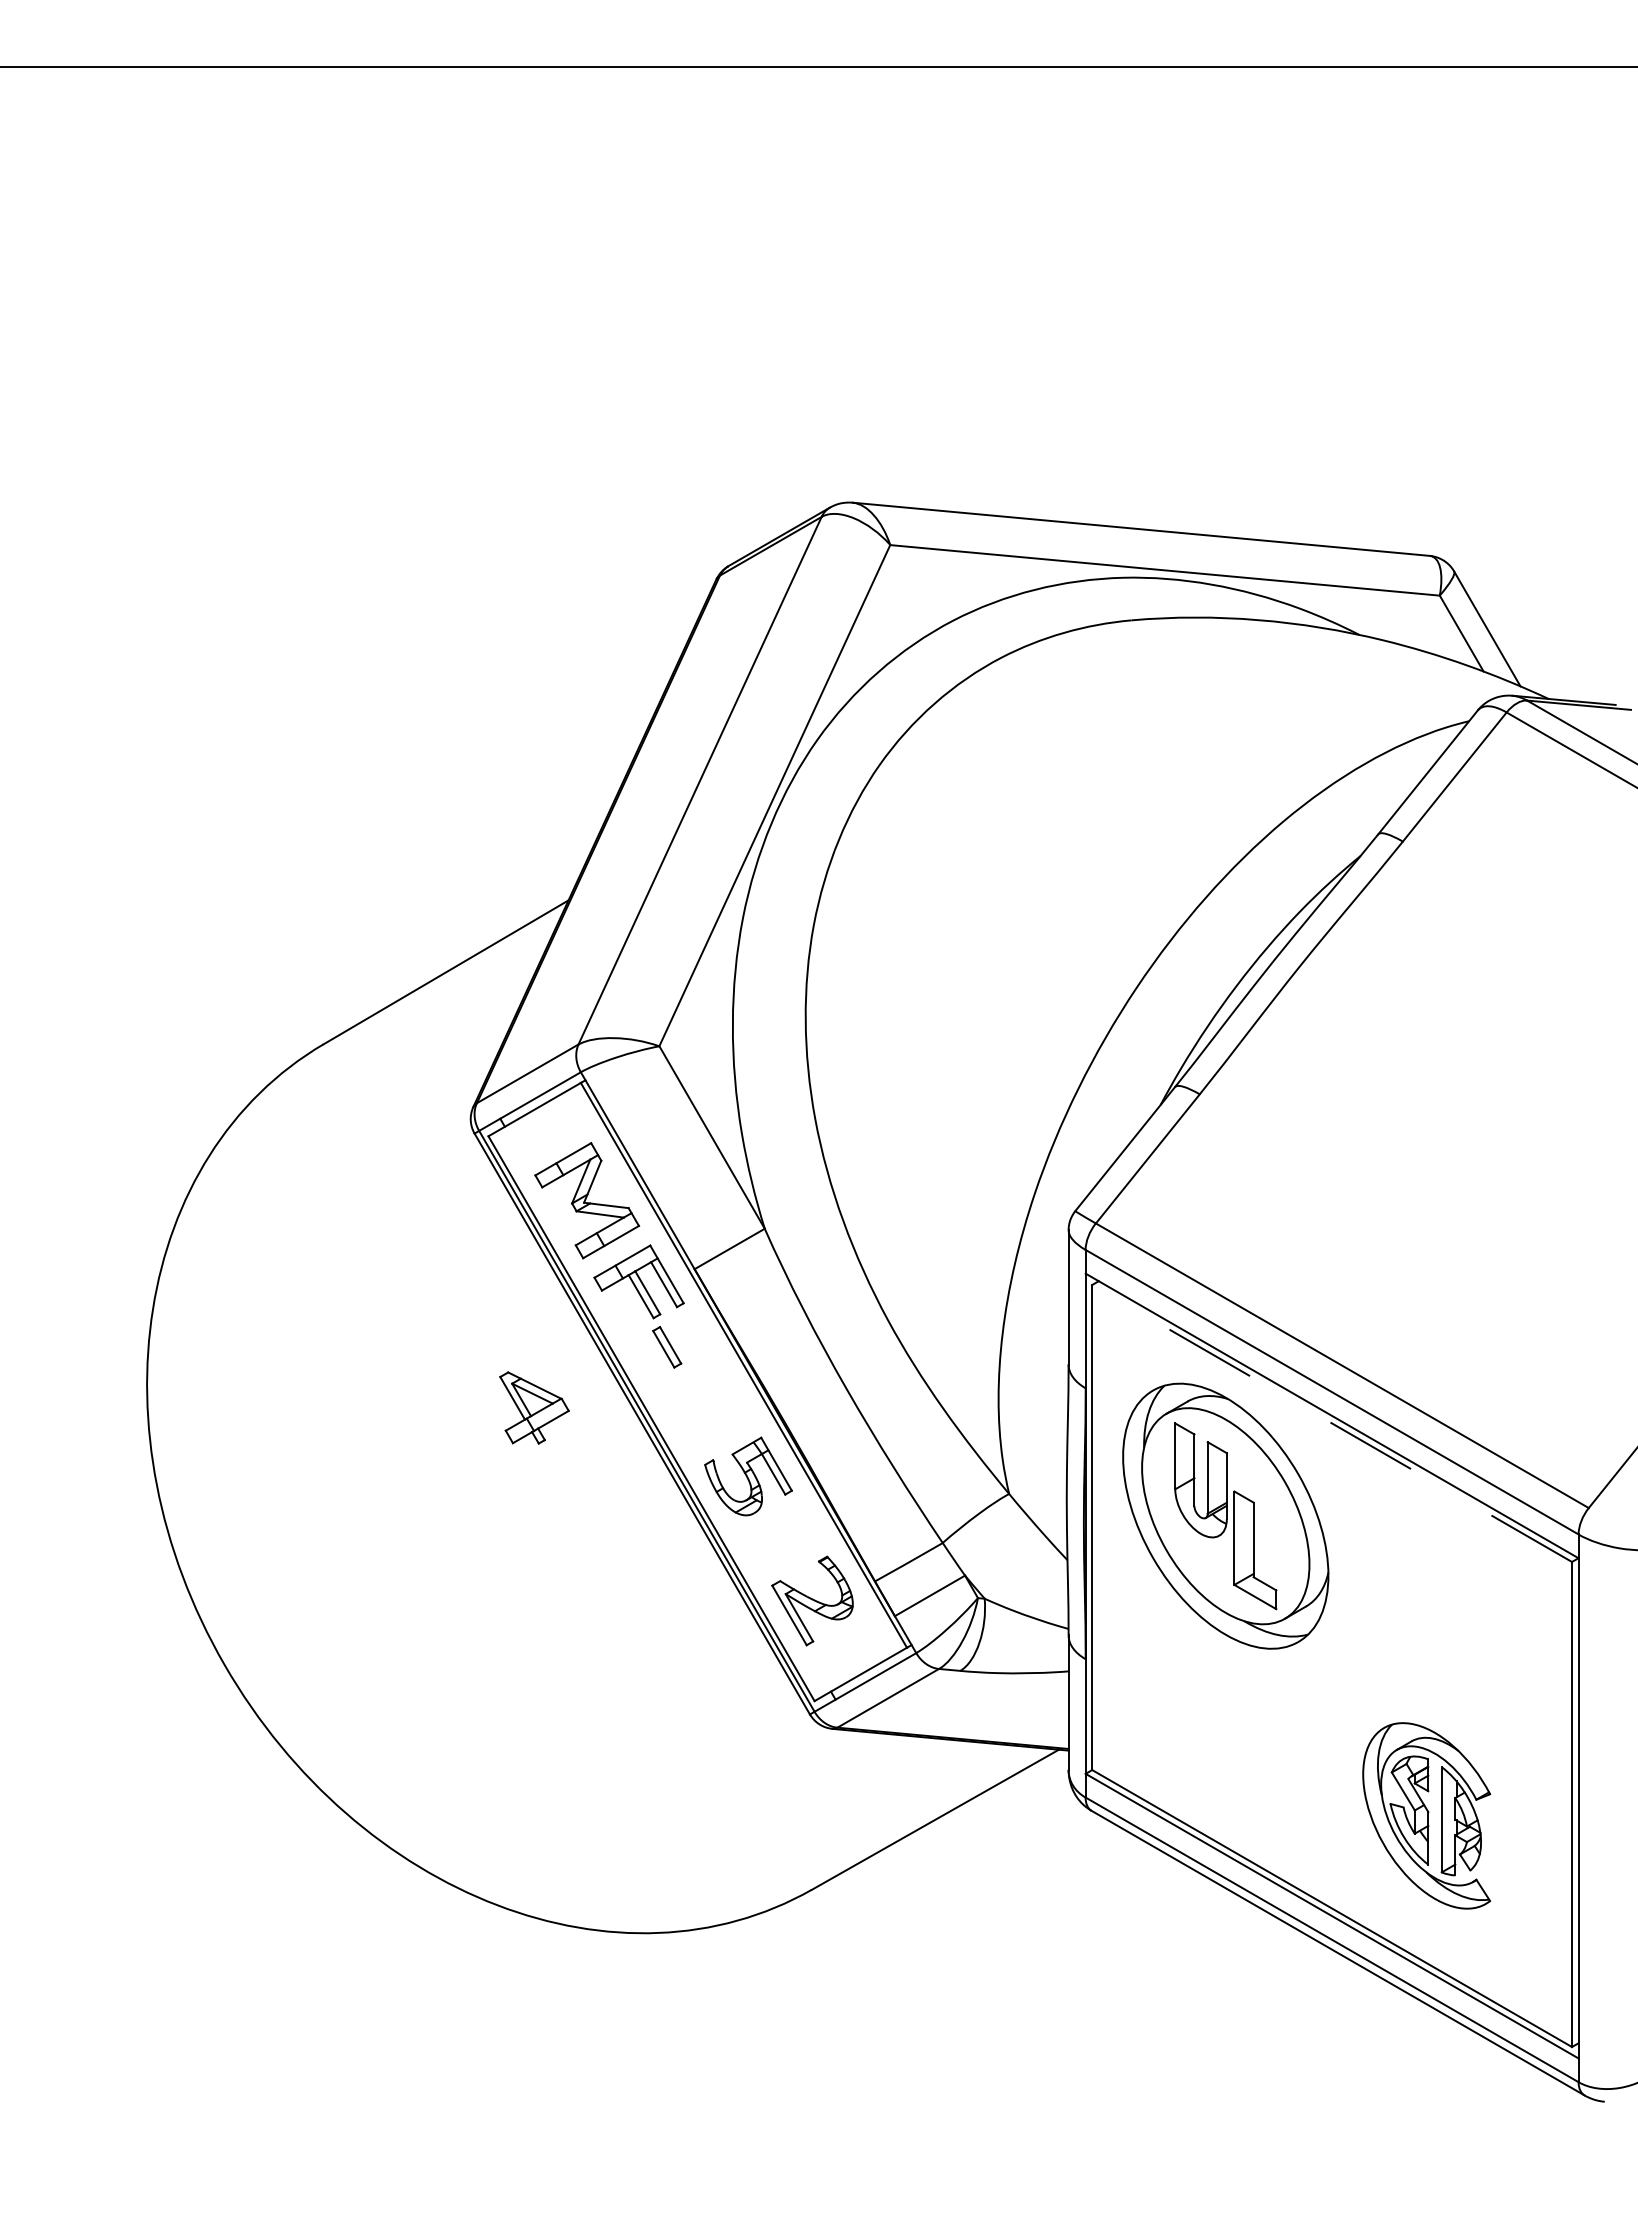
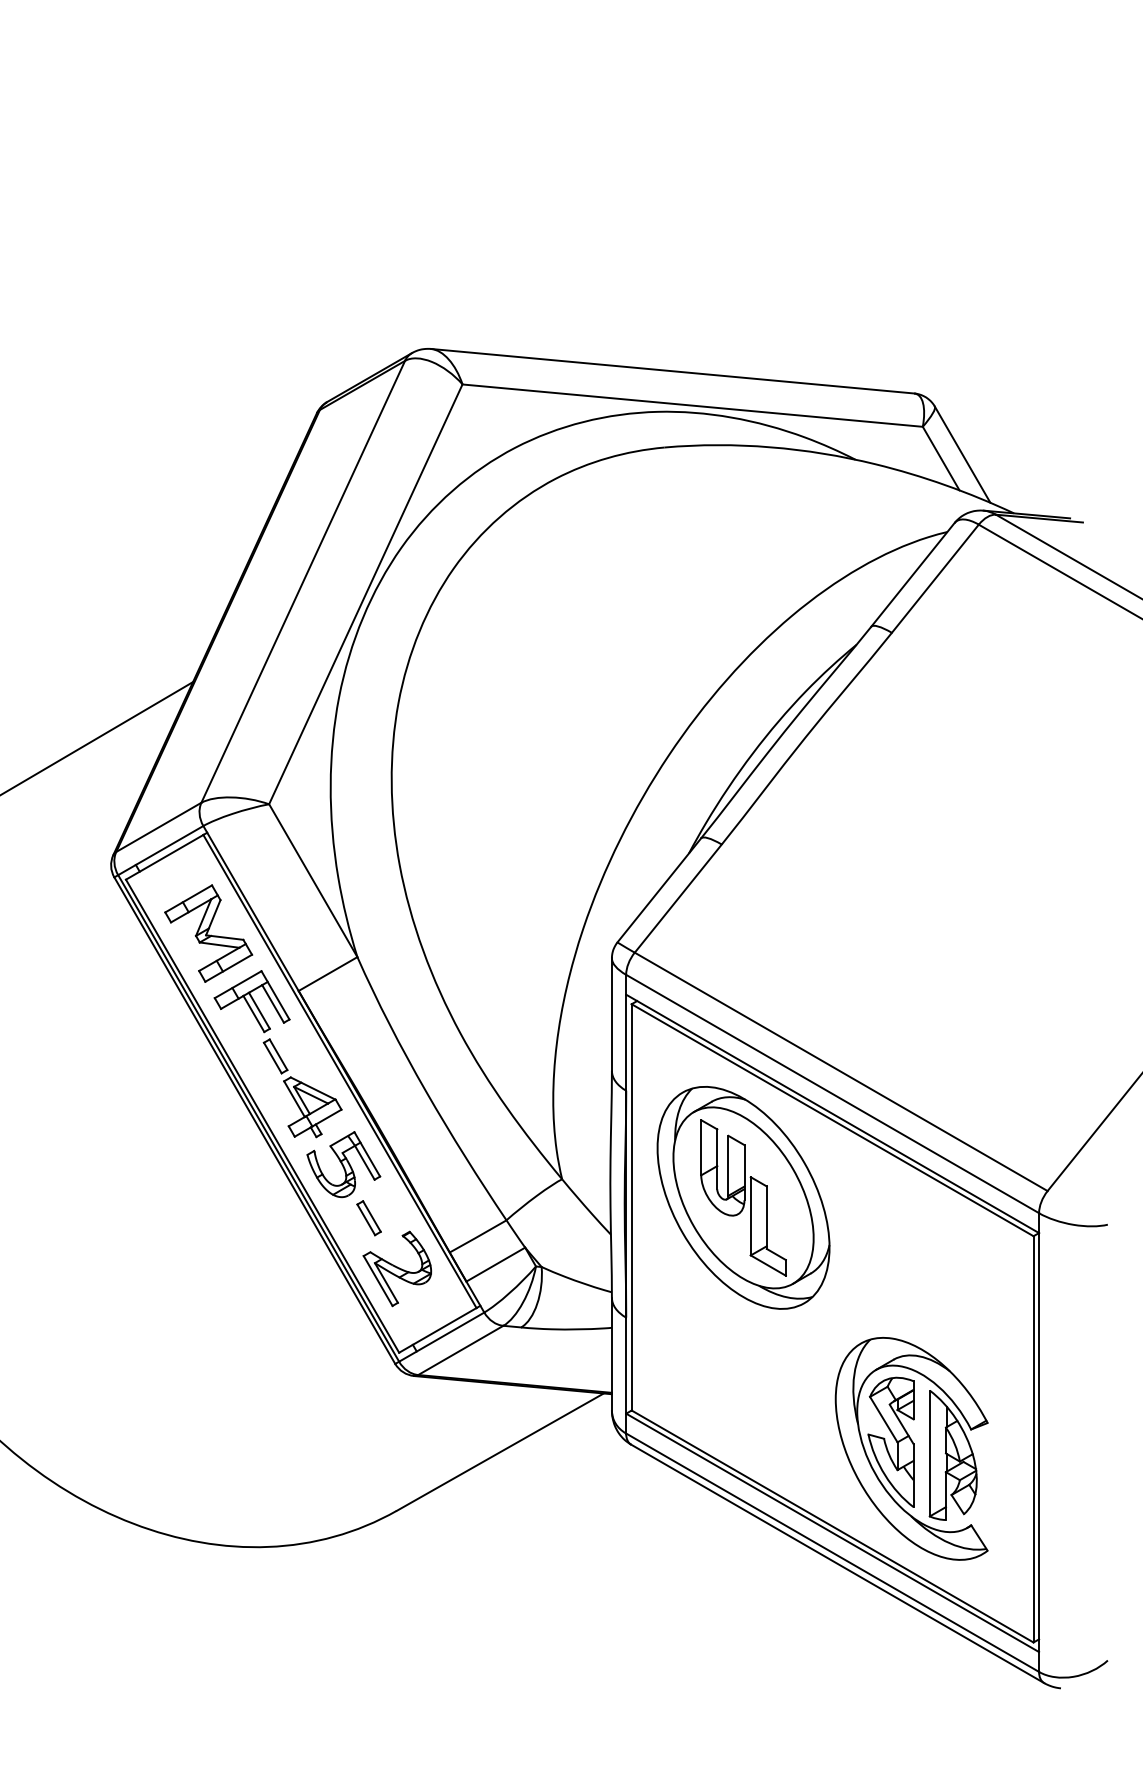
part: (534, 1407) -> (312, 1106), moved
line: (1332, 1423) -> (832, 1120), dashed -> solid
part: (778, 1540) -> (368, 1218), added
part: (1426, 1815) -> (911, 1448), size x1.43

